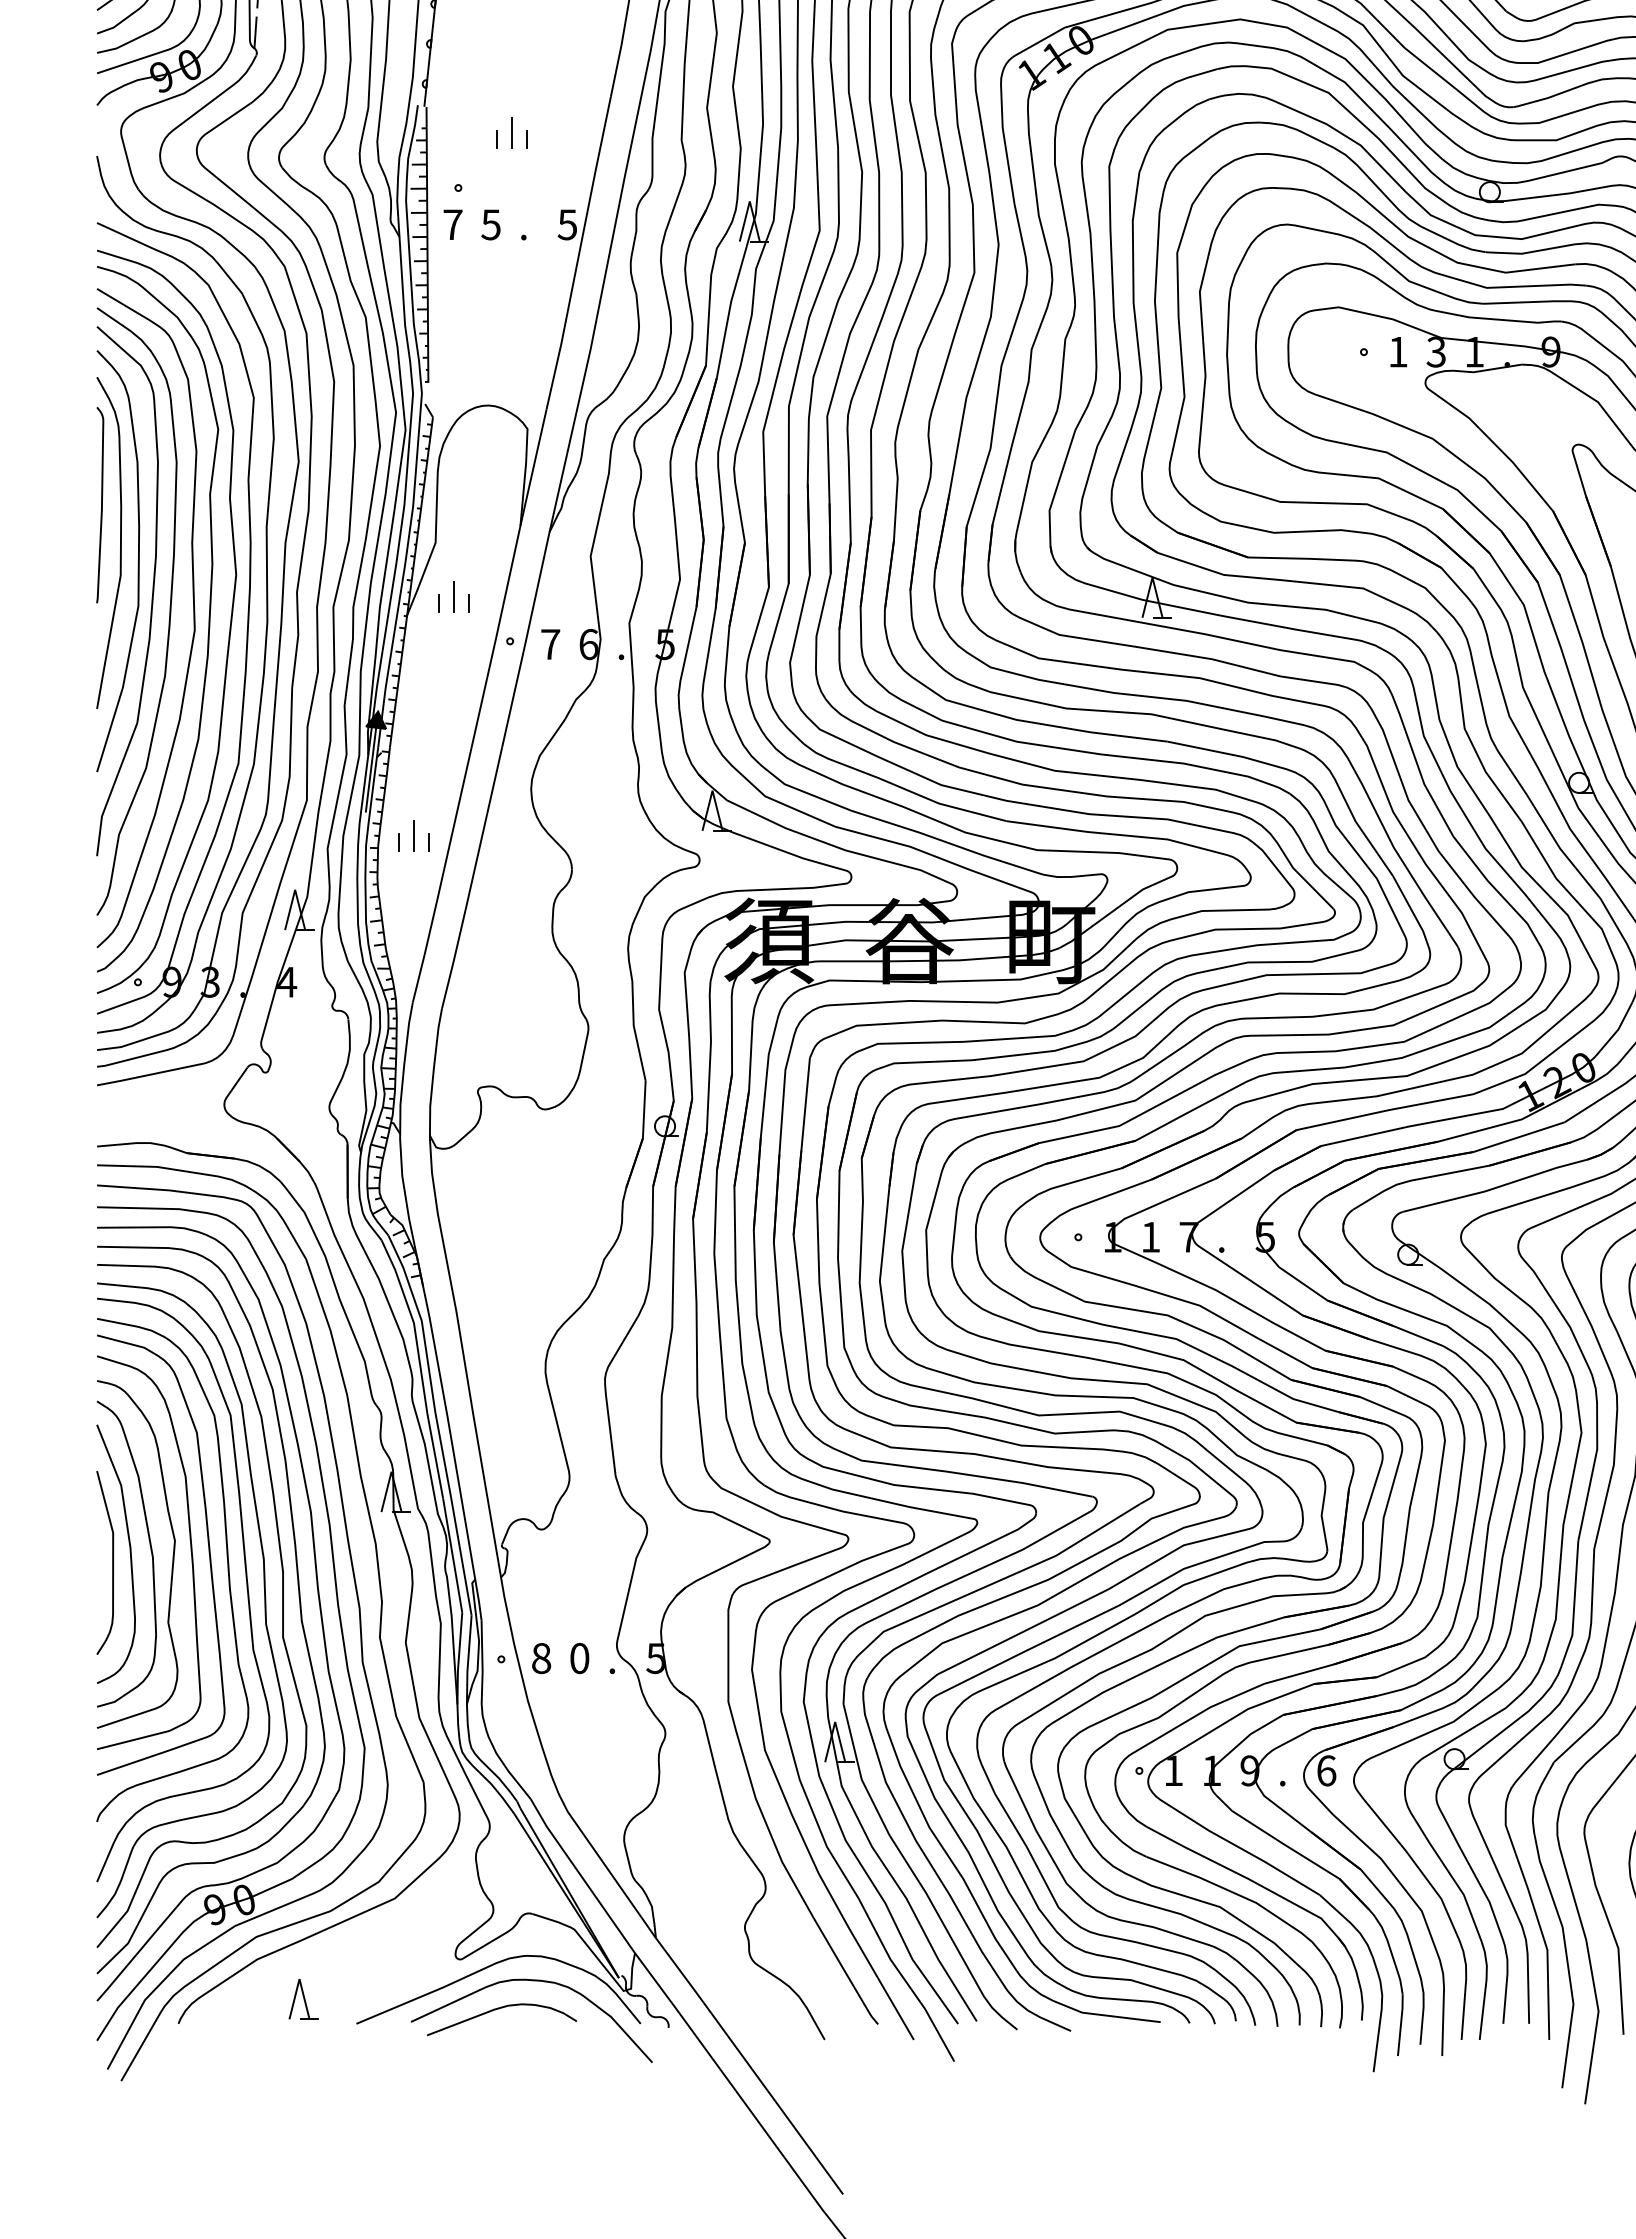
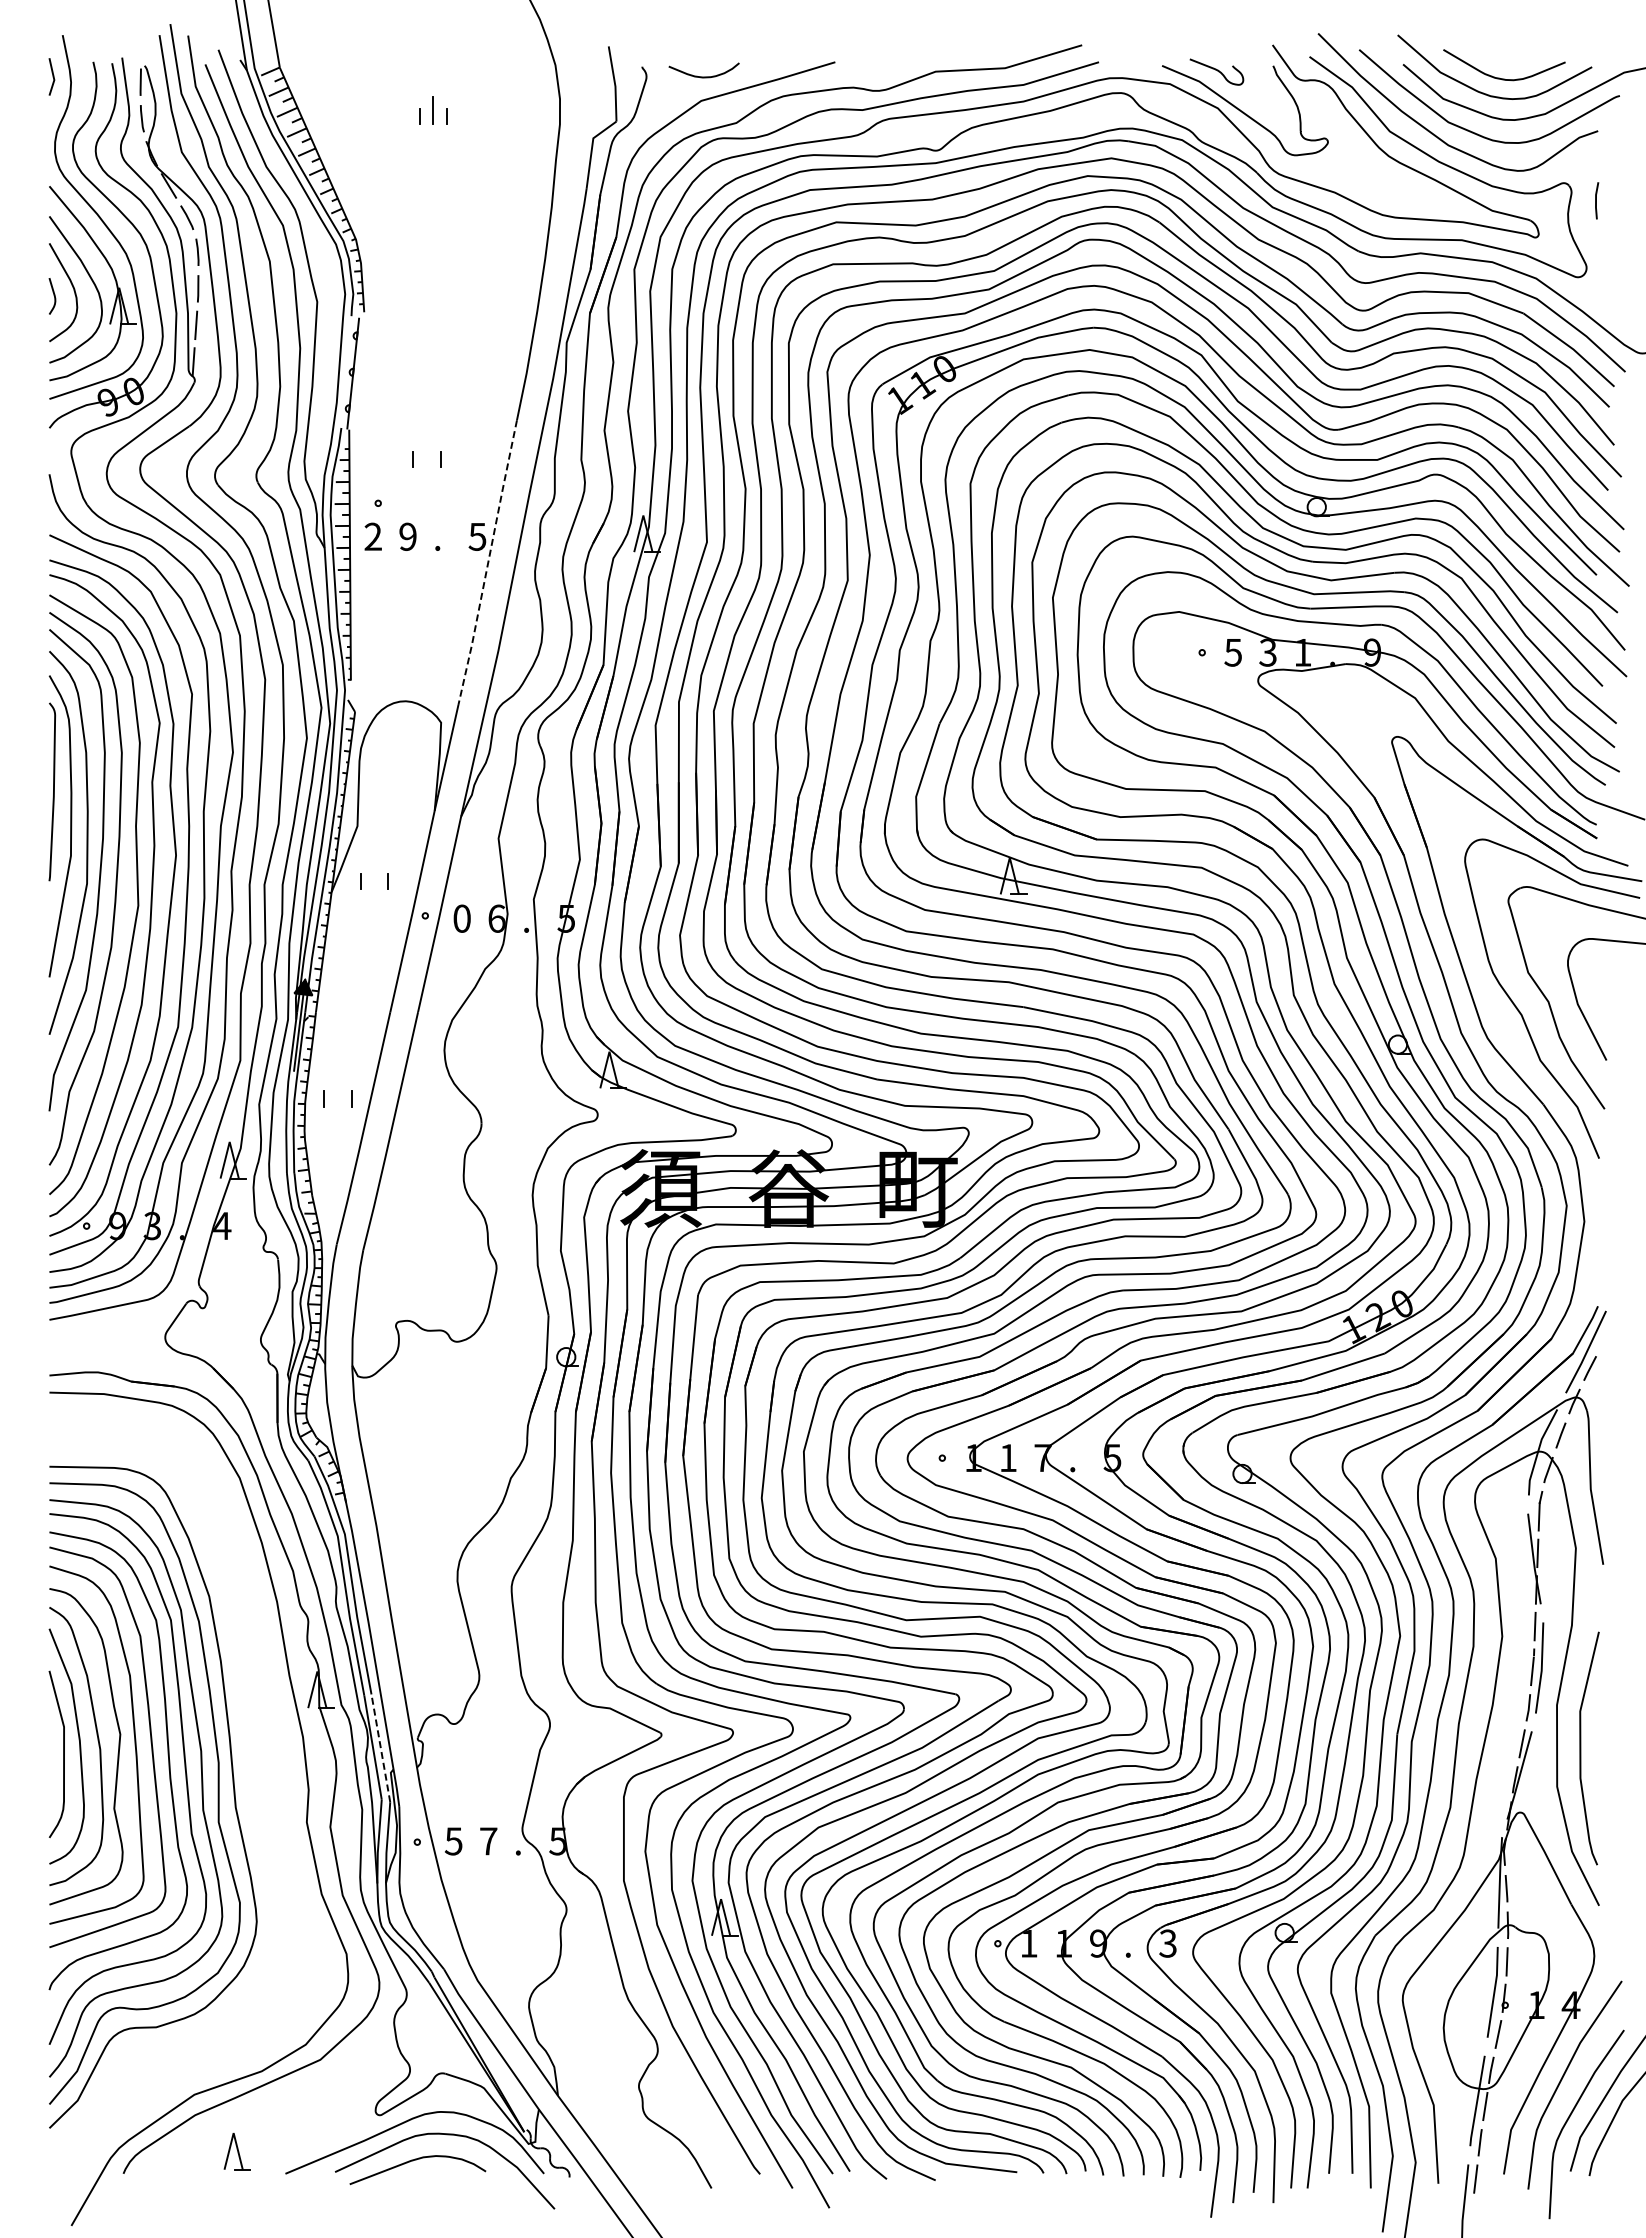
line: (511, 133) -> (426, 453), removed
text: (452, 224) -> (372, 536), 7 -> 2
text: (490, 224) -> (407, 536), 5 -> 9
line: (579, 254) -> (488, 563), solid -> dashed
text: (1397, 351) -> (1232, 652), 1 -> 5
line: (454, 596) -> (374, 875), removed
text: (549, 644) -> (461, 918), 7 -> 0
line: (414, 835) -> (338, 1092), removed
line: (460, 1556) -> (380, 1748), solid -> dashed
part: (320, 1616) -> (252, 1803), removed
text: (541, 1658) -> (453, 1841), 8 -> 5
text: (579, 1658) -> (488, 1841), 0 -> 7
text: (1325, 1770) -> (1167, 1943), 6 -> 3

